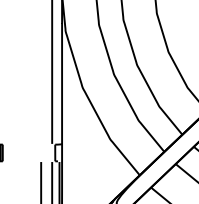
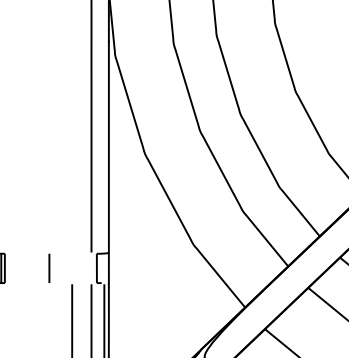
line: (28, 152) -> (49, 267), added

